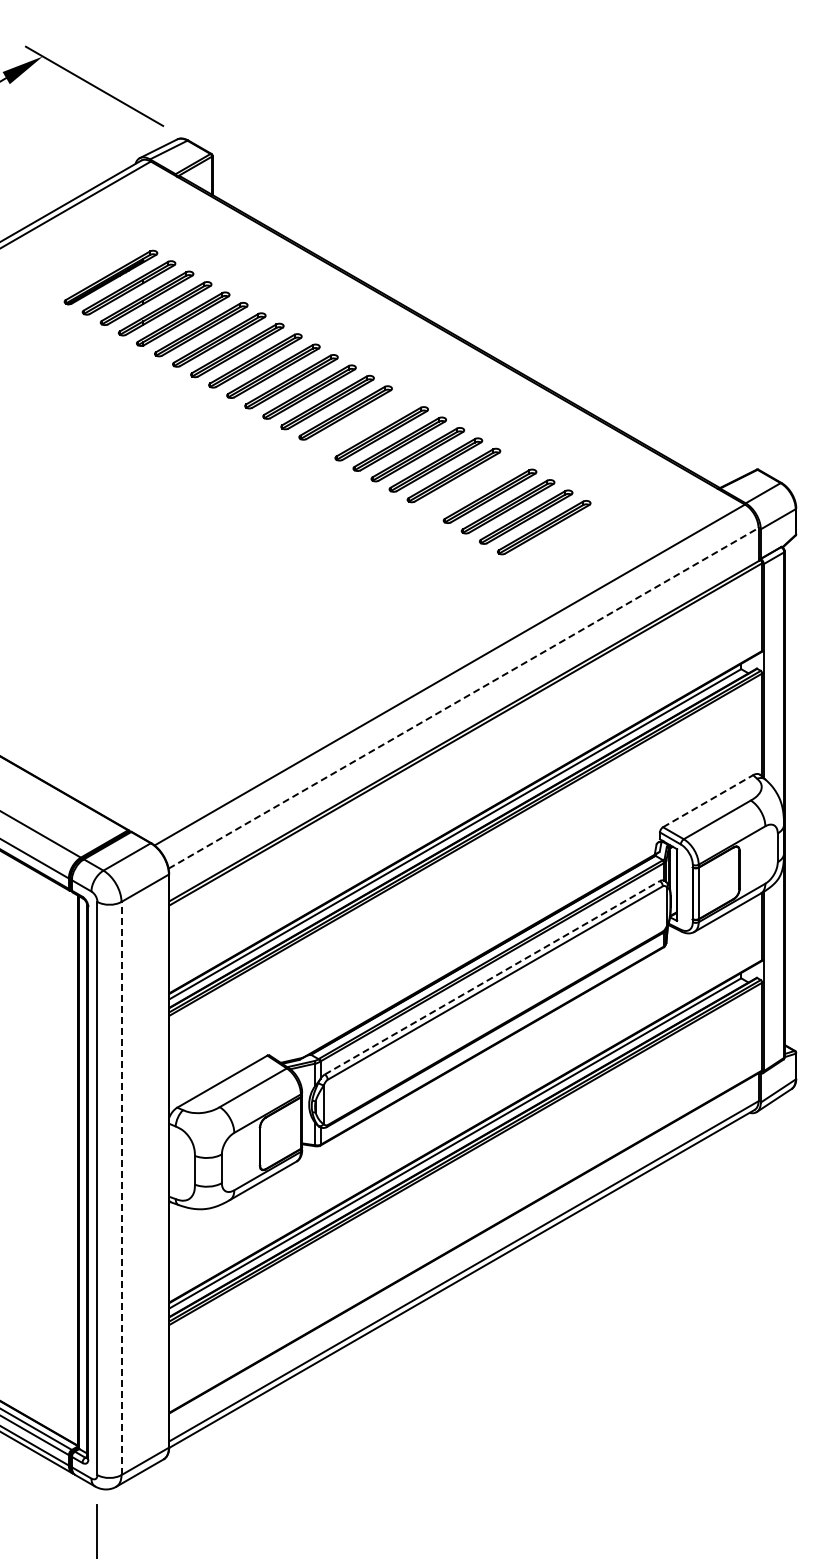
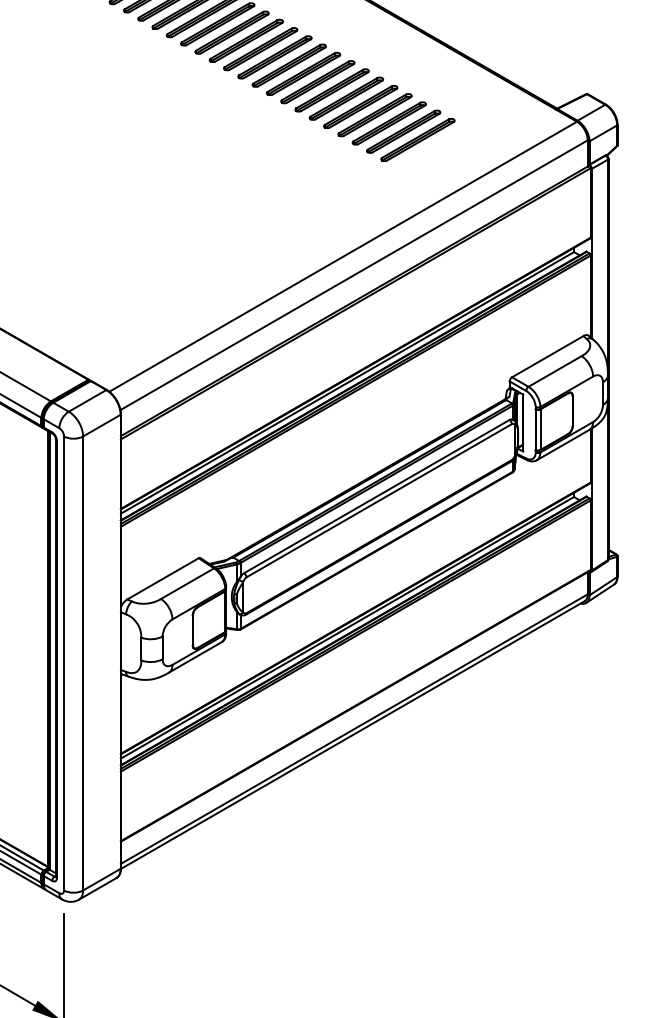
part: (363, 422) -> (274, 56), added
part: (471, 485) -> (360, 106), added
line: (463, 698) -> (354, 275), dashed -> solid
line: (708, 800) -> (548, 356), dashed -> solid
line: (492, 977) -> (376, 496), dashed -> solid
line: (121, 1188) -> (83, 663), dashed -> solid

